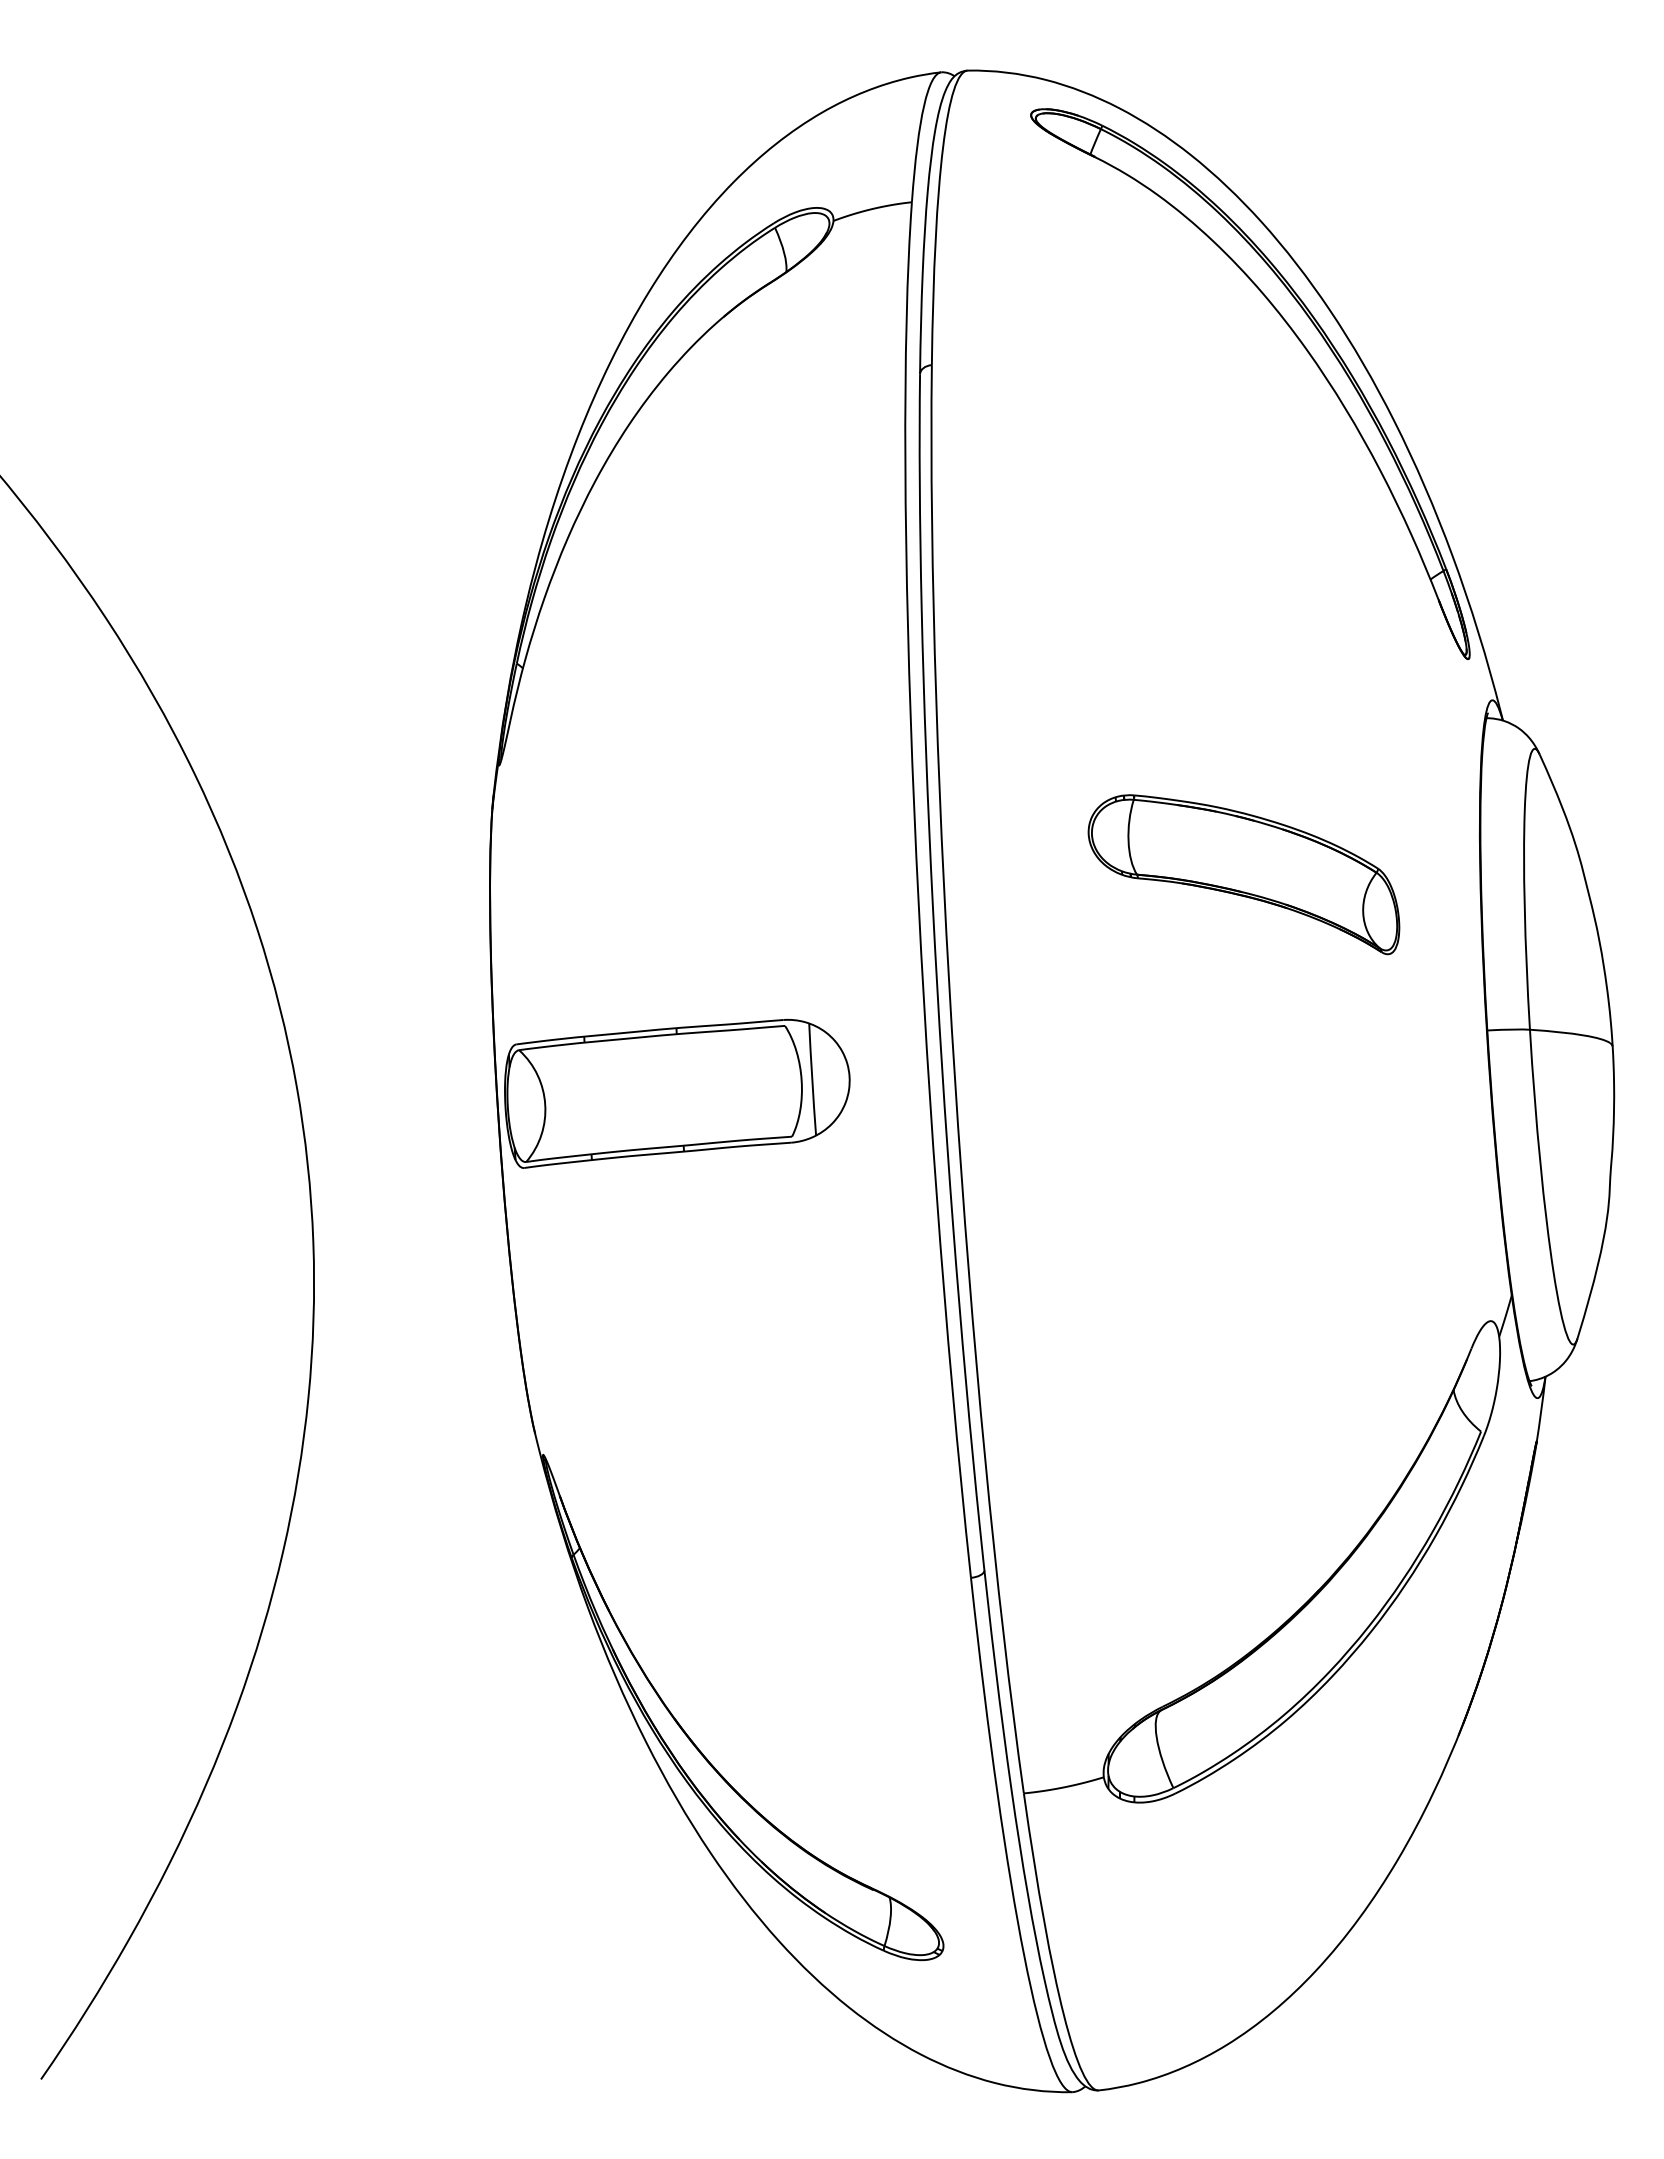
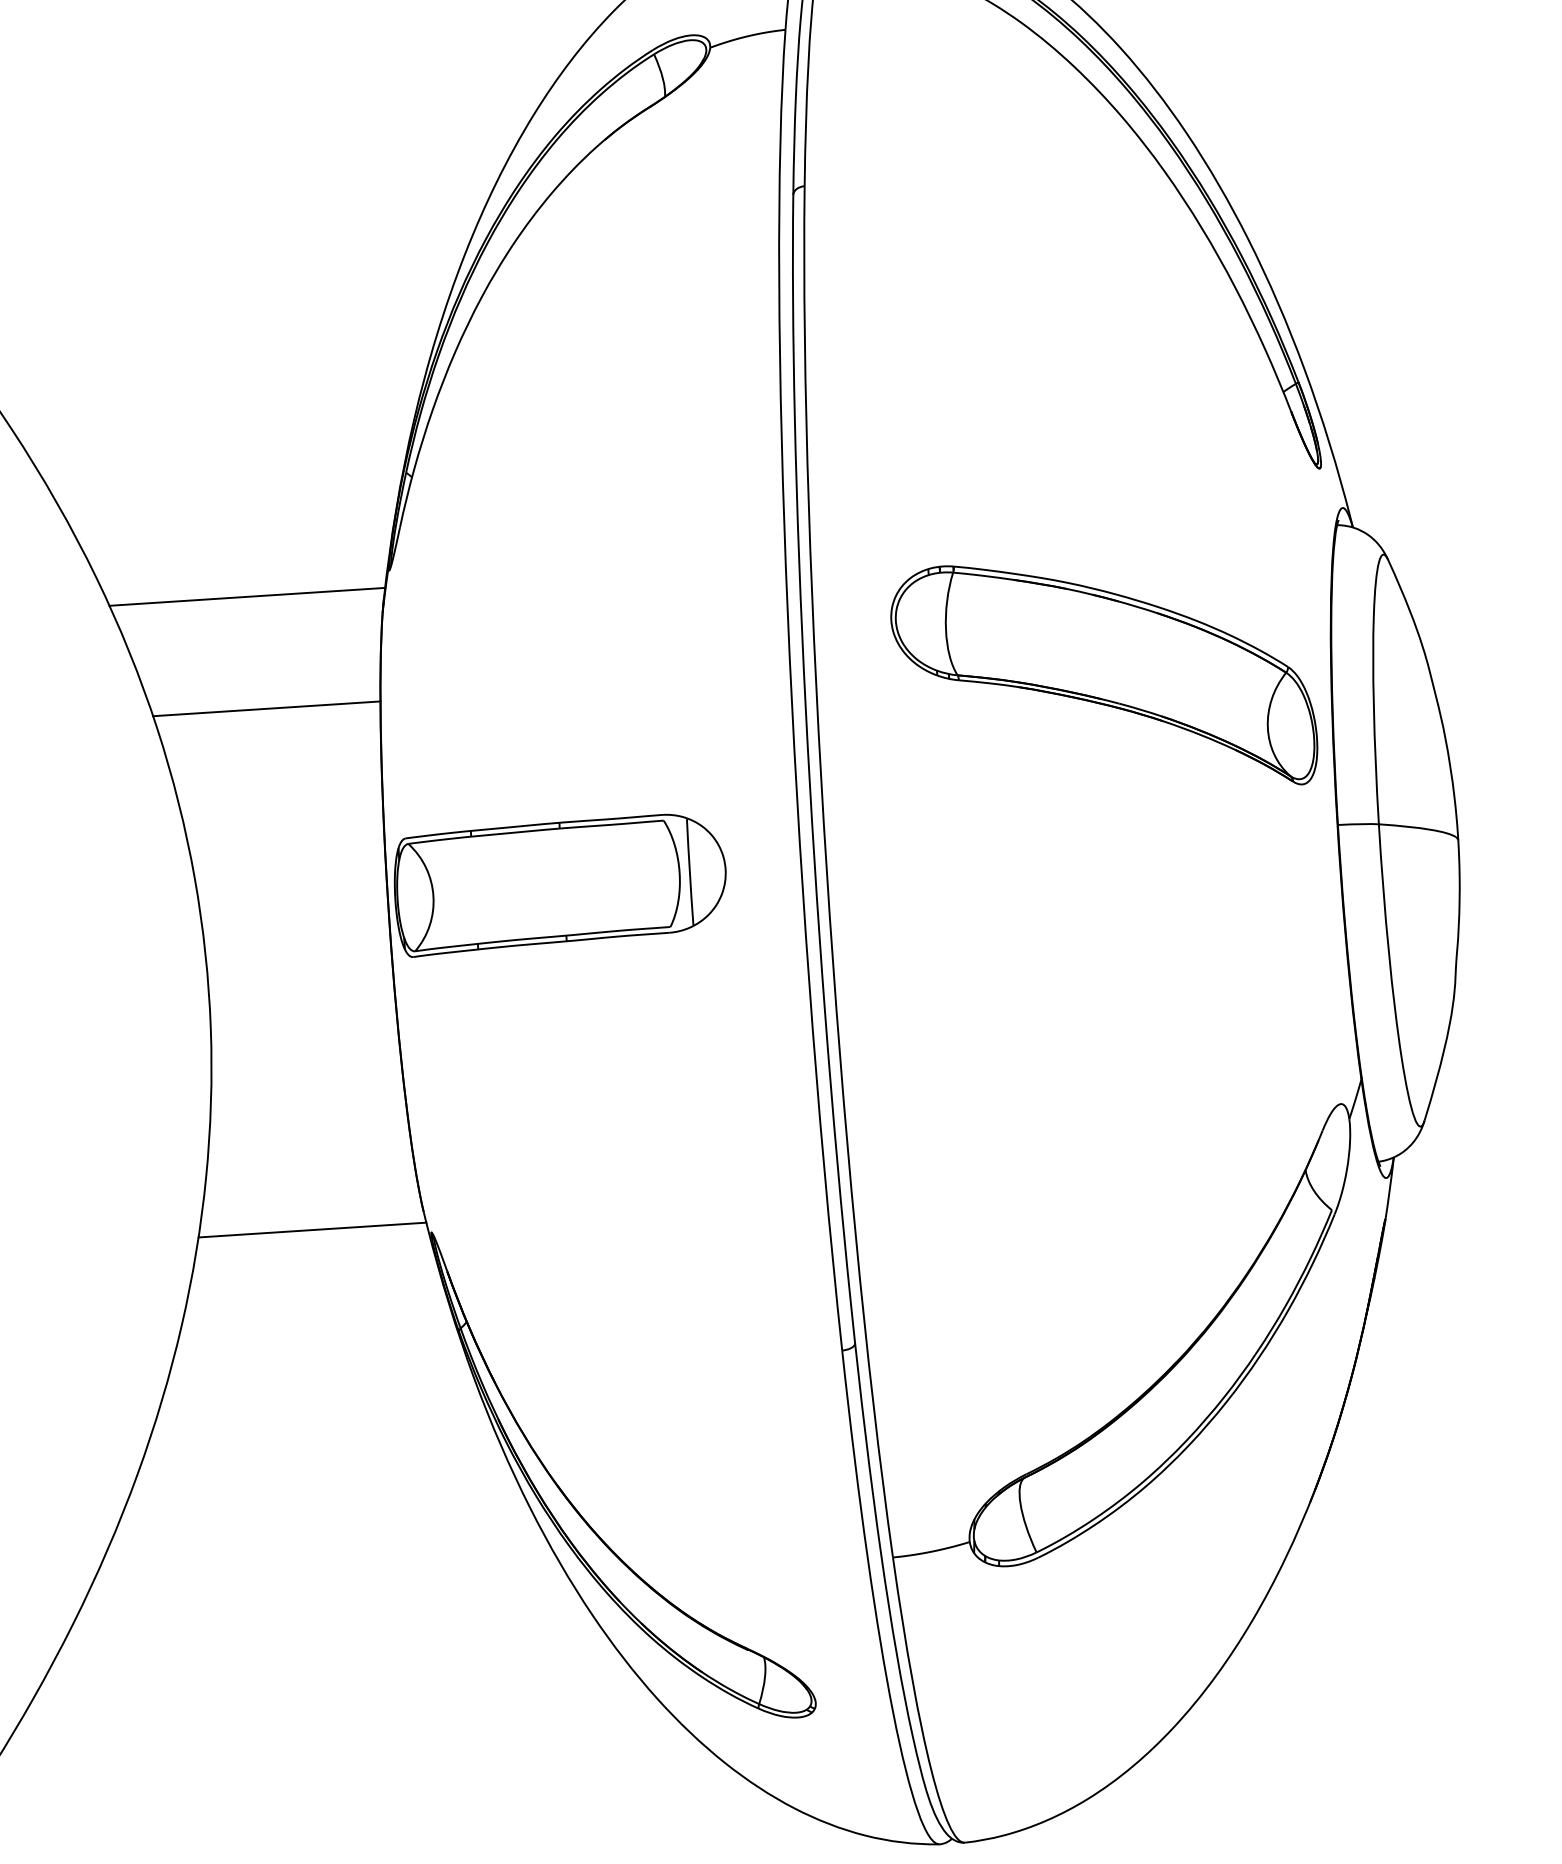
line: (350, 792) -> (246, 596), added
part: (1243, 874) -> (1103, 675), size x1.43
line: (371, 909) -> (266, 708), added
line: (418, 1452) -> (311, 1230), added

